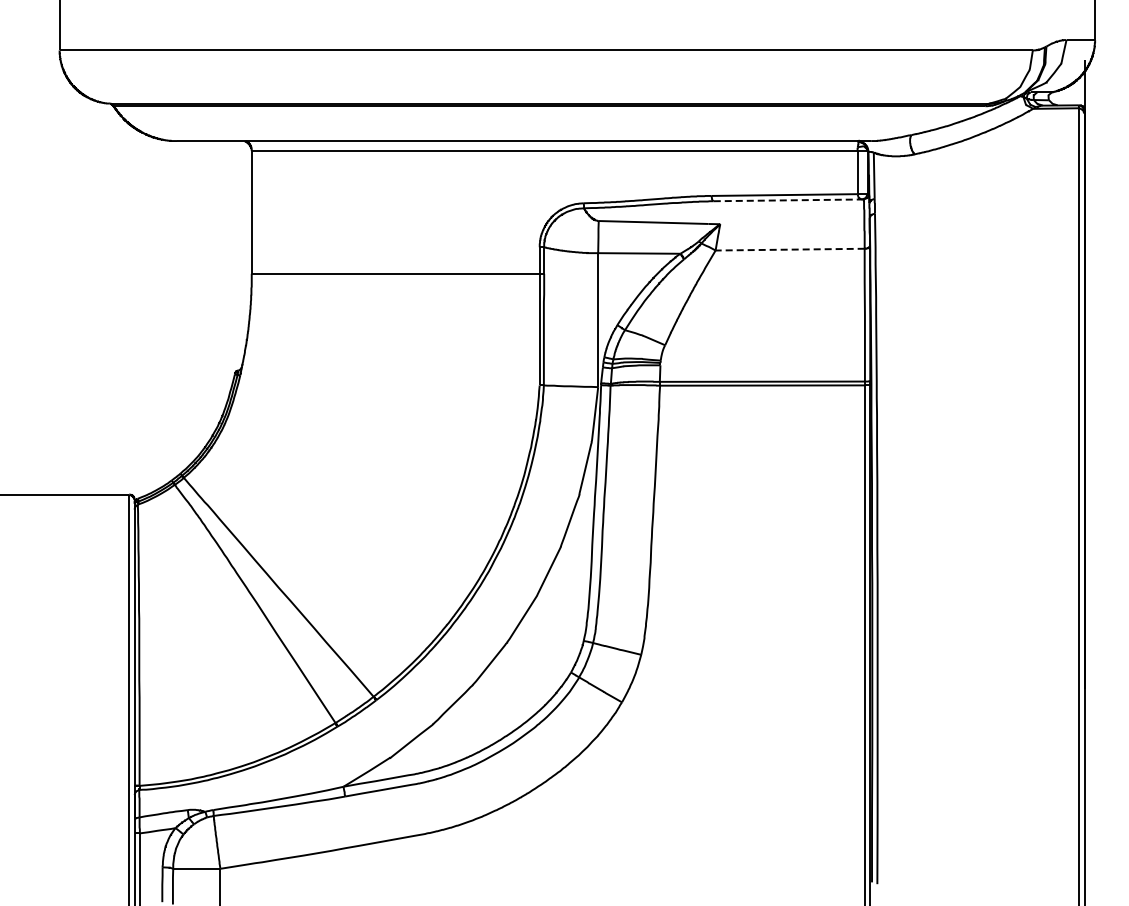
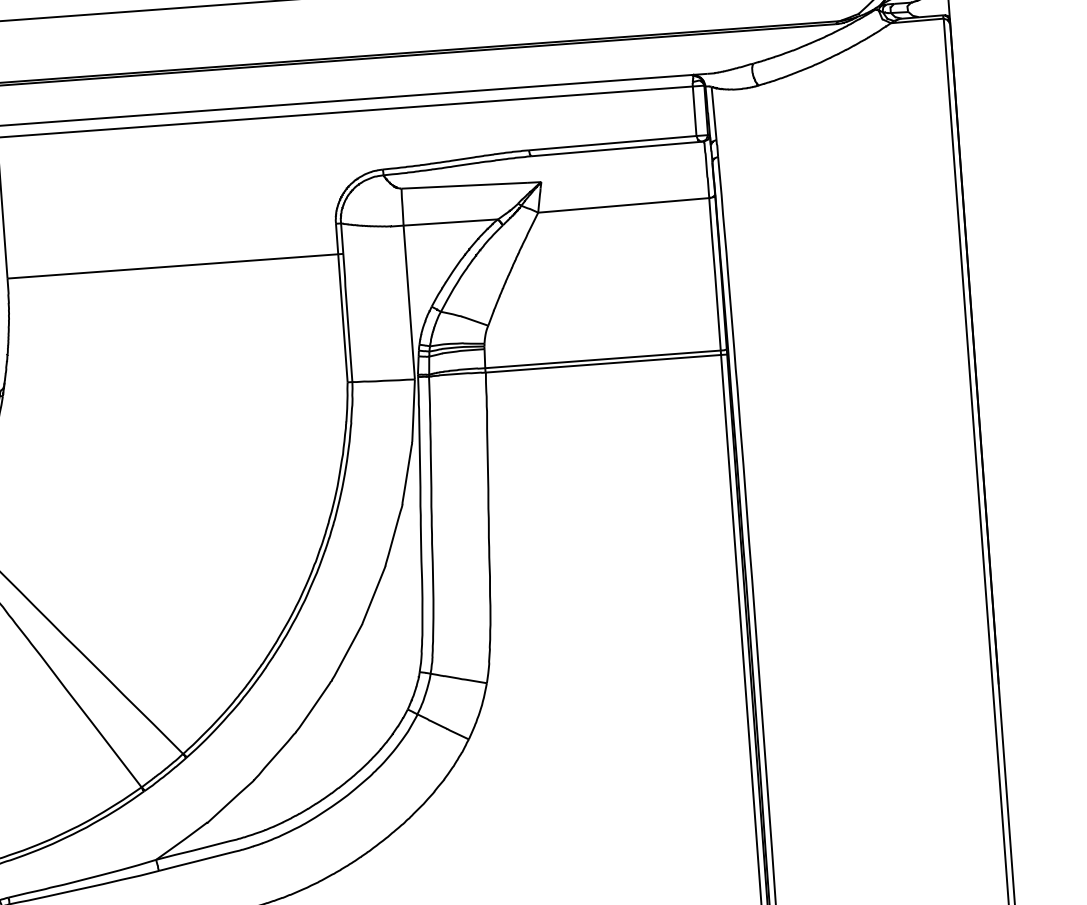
line: (788, 200) -> (617, 149), dashed -> solid
line: (790, 249) -> (624, 205), dashed -> solid

